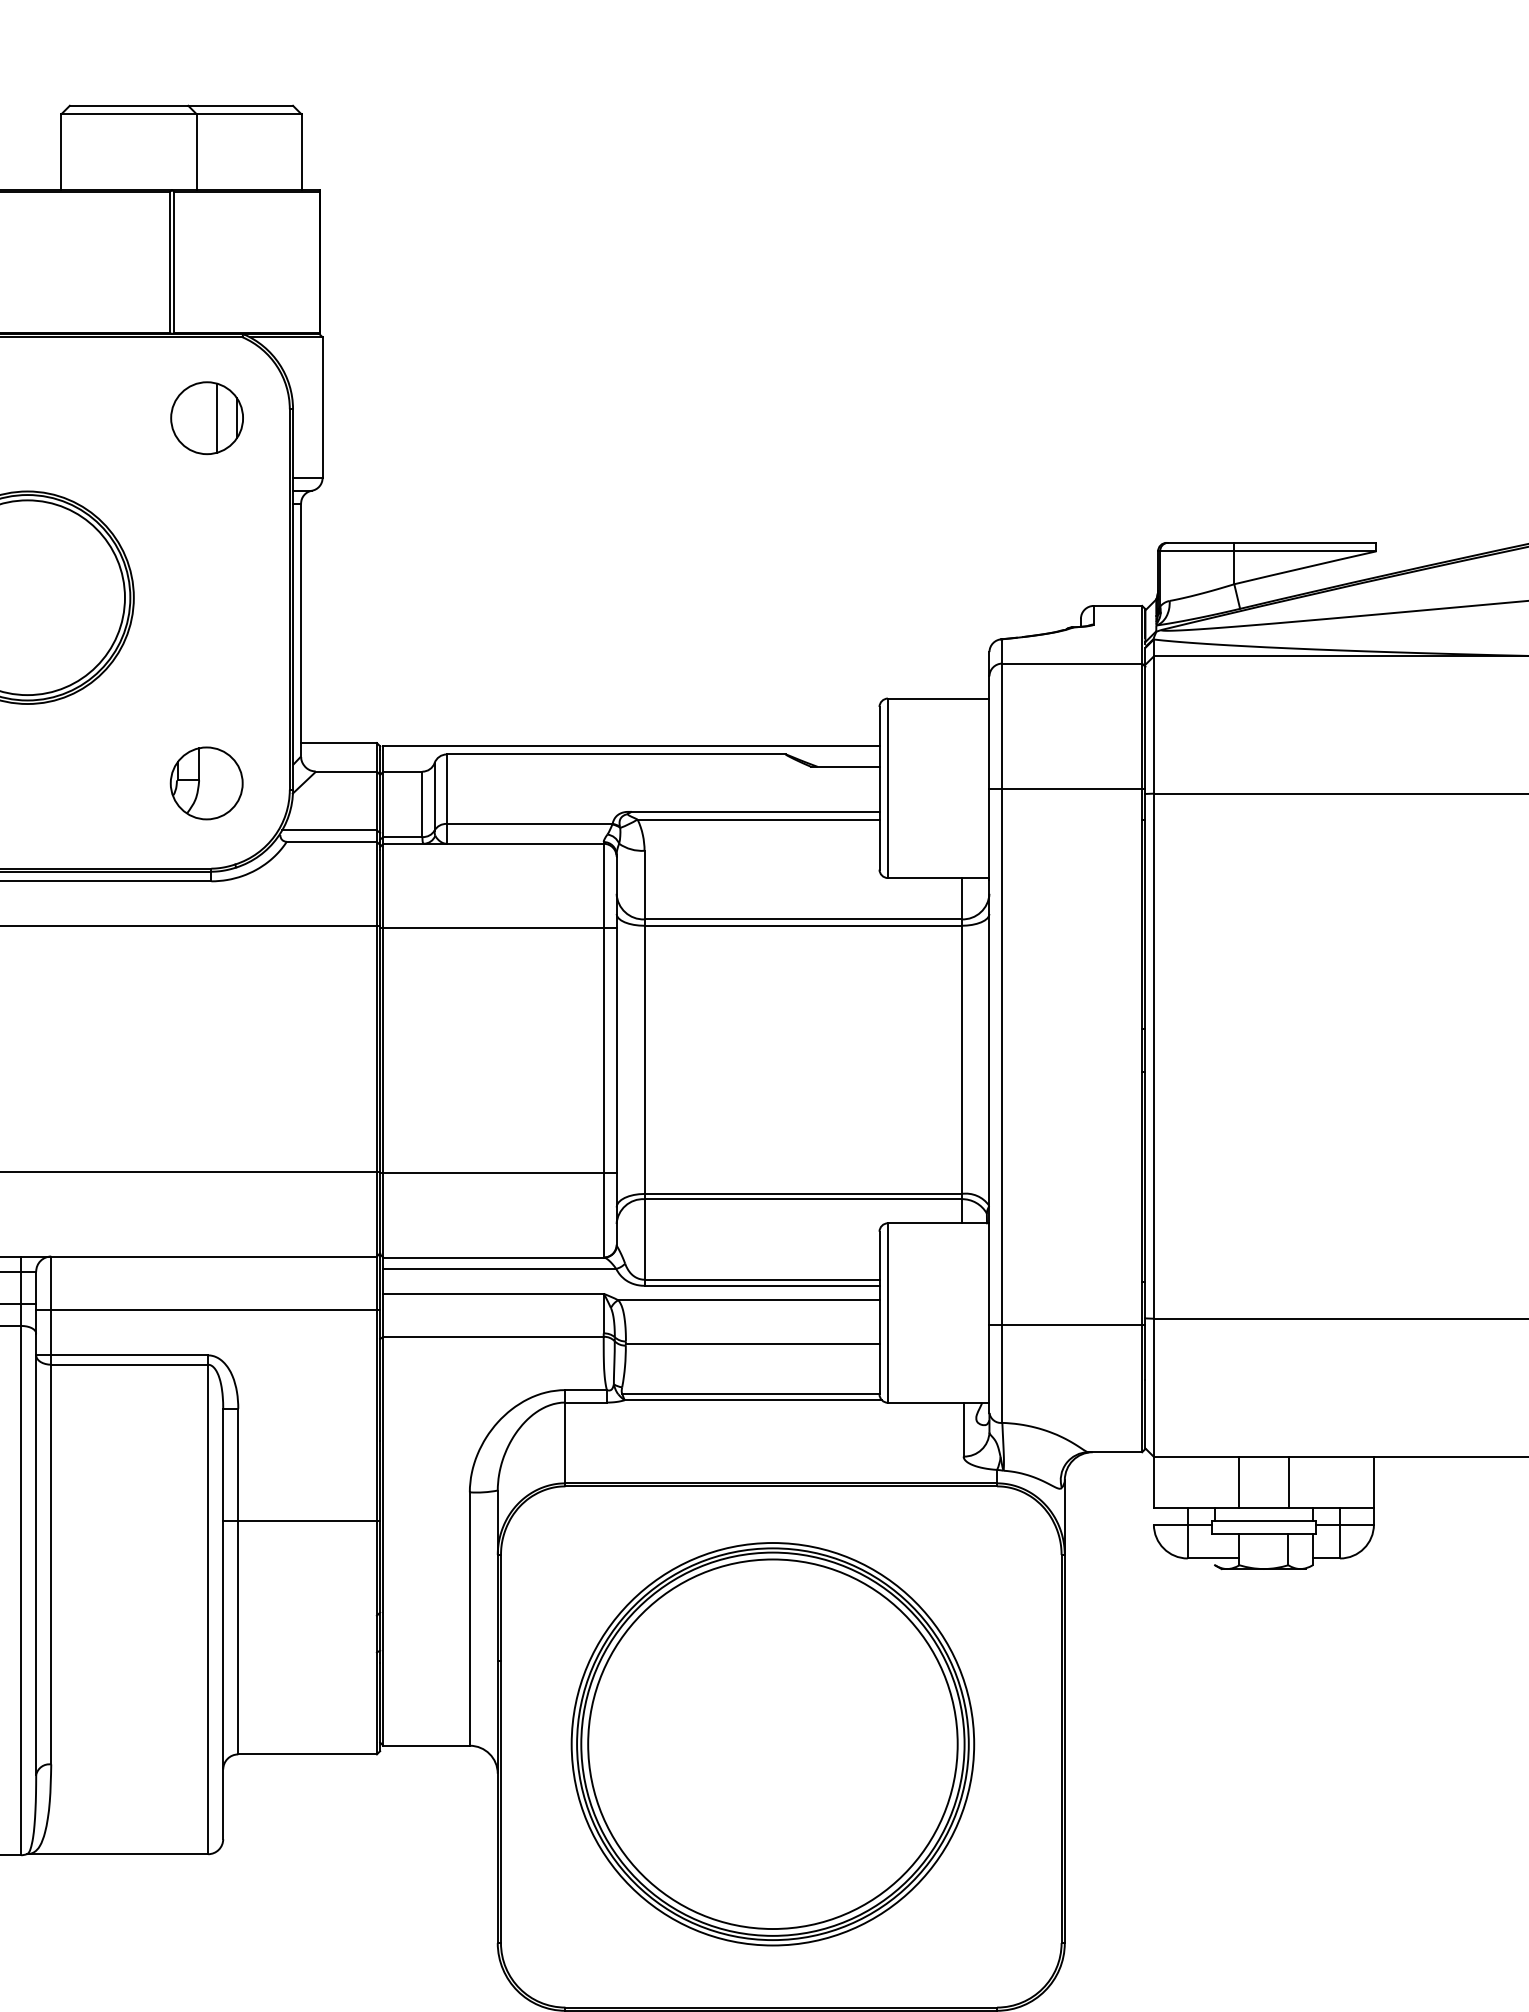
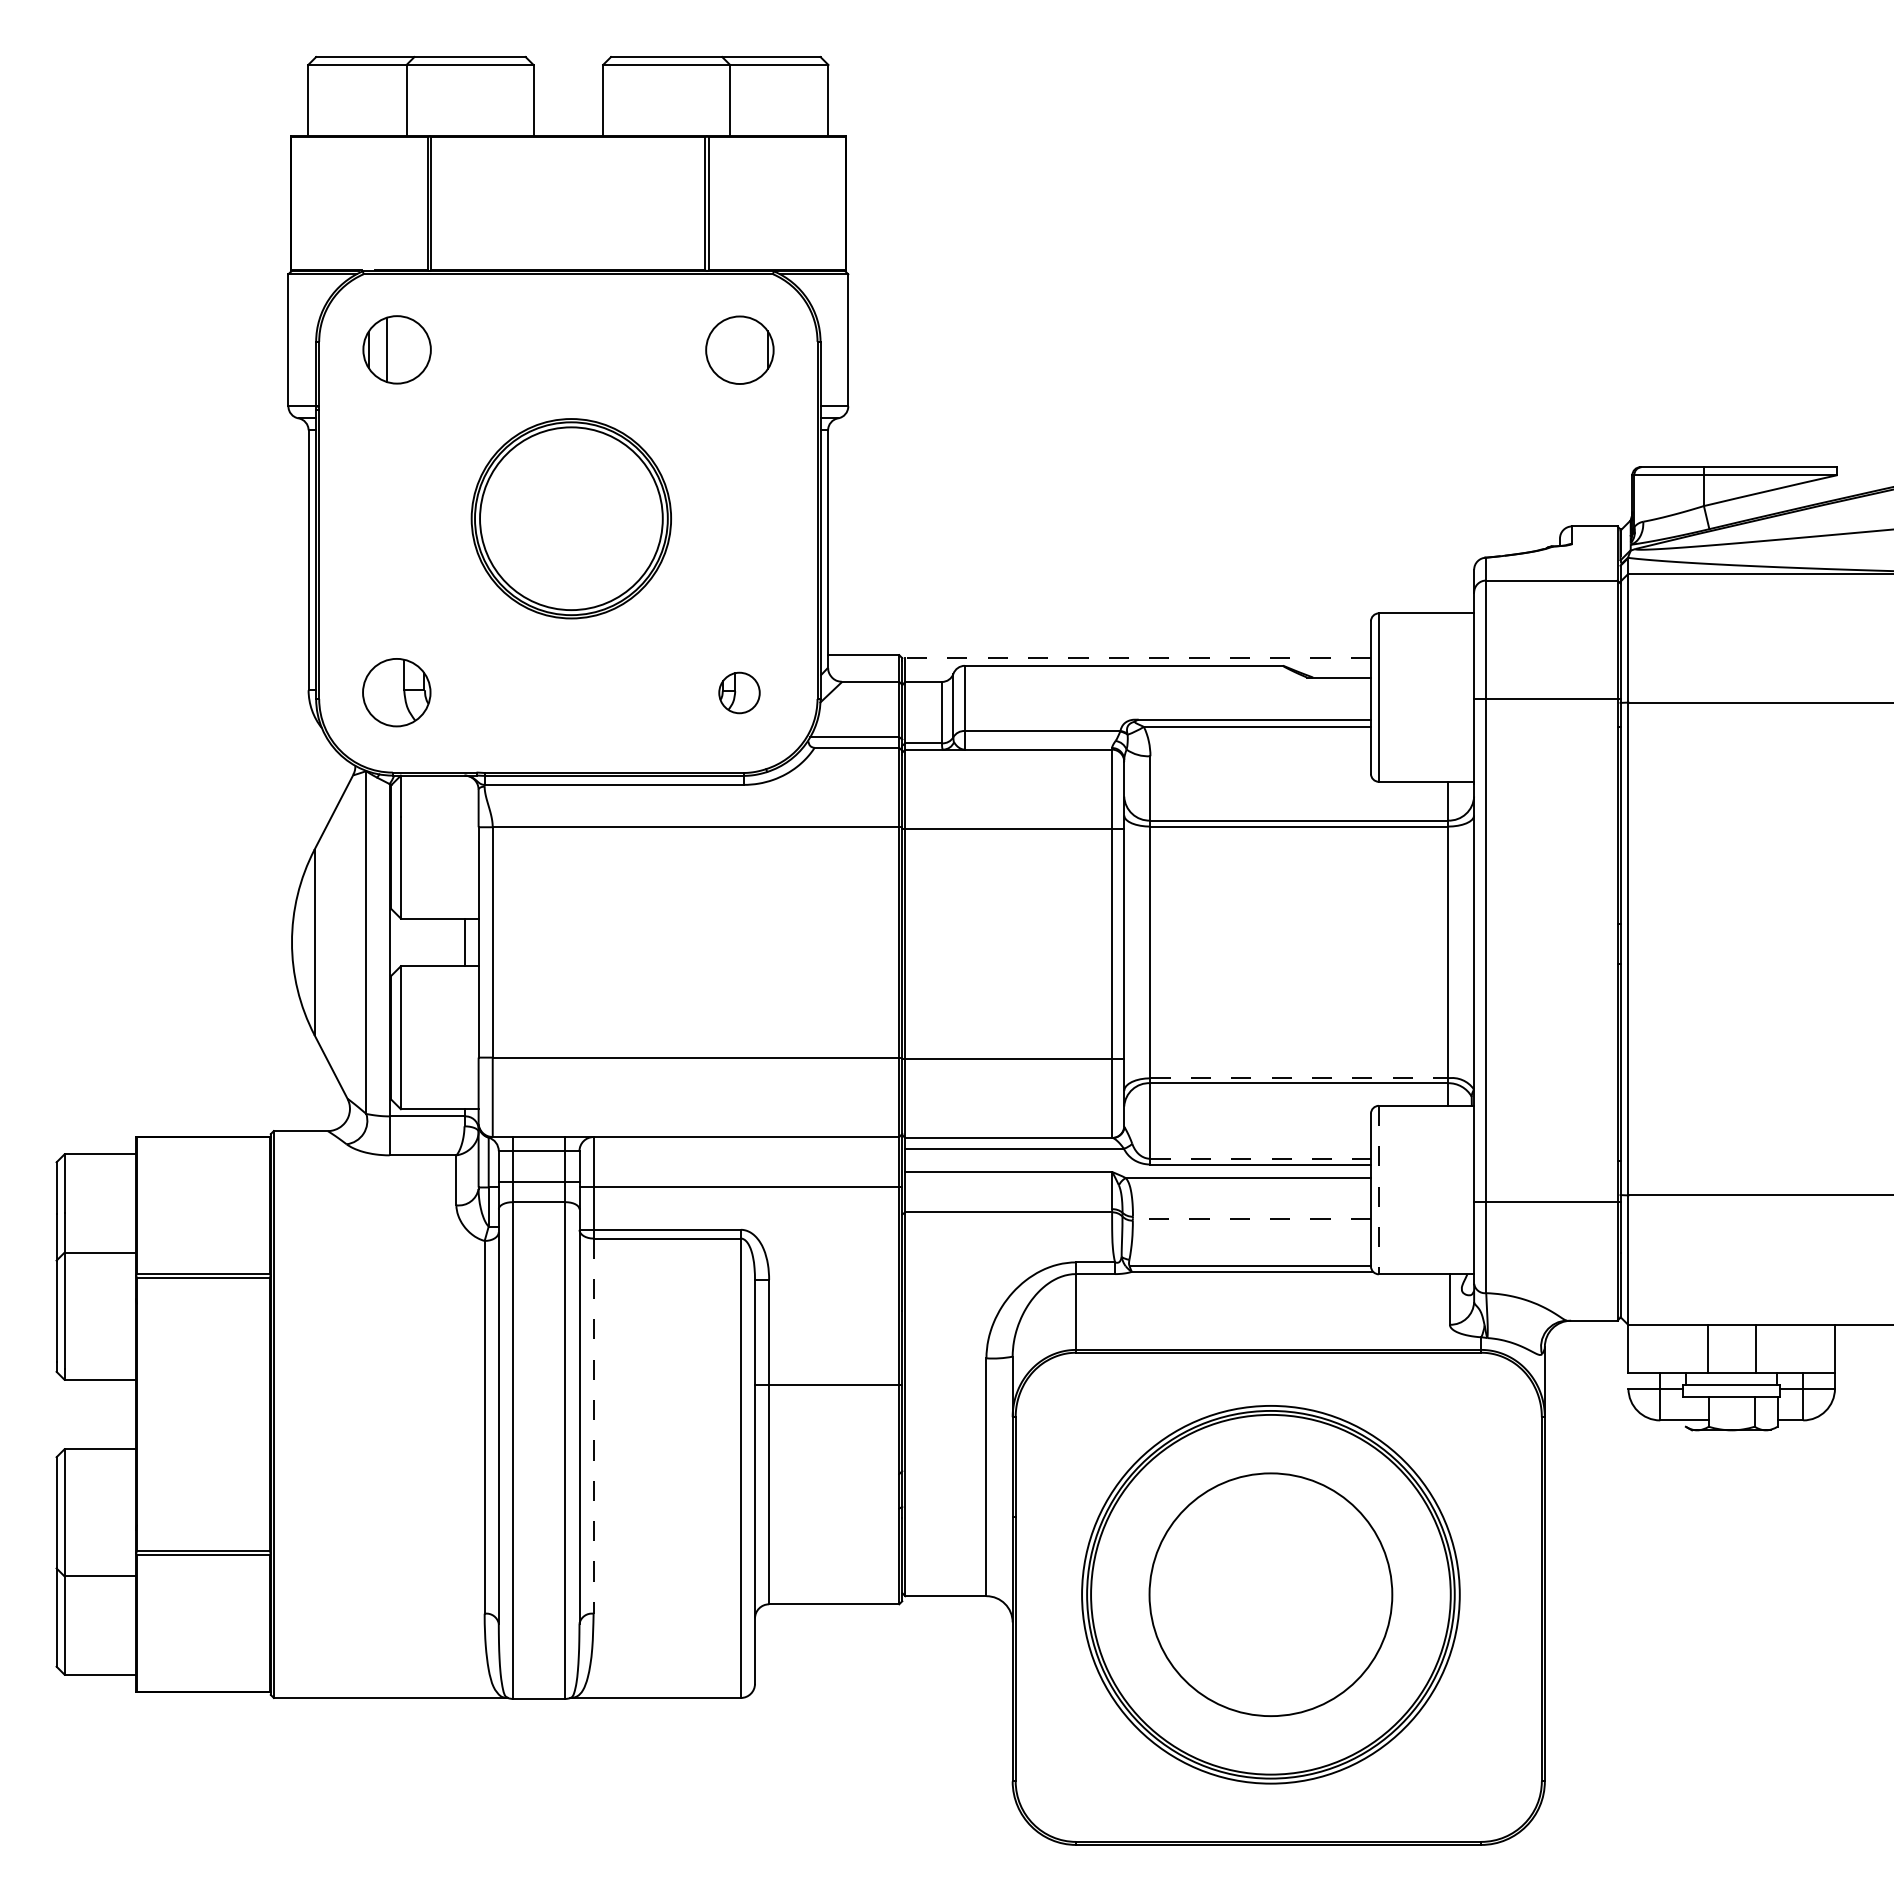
line: (217, 417) -> (749, 349), removed
line: (631, 745) -> (1138, 657), solid -> dashed
part: (206, 782) -> (739, 692), size x0.6
line: (803, 1194) -> (1299, 1078), solid -> dashed
line: (762, 1279) -> (1261, 1158), solid -> dashed
line: (887, 1313) -> (1378, 1190), solid -> dashed
line: (752, 1343) -> (1251, 1218), solid -> dashed
line: (51, 1564) -> (593, 1426), solid -> dashed
circle: (772, 1743) -> (1270, 1594), size x0.7

